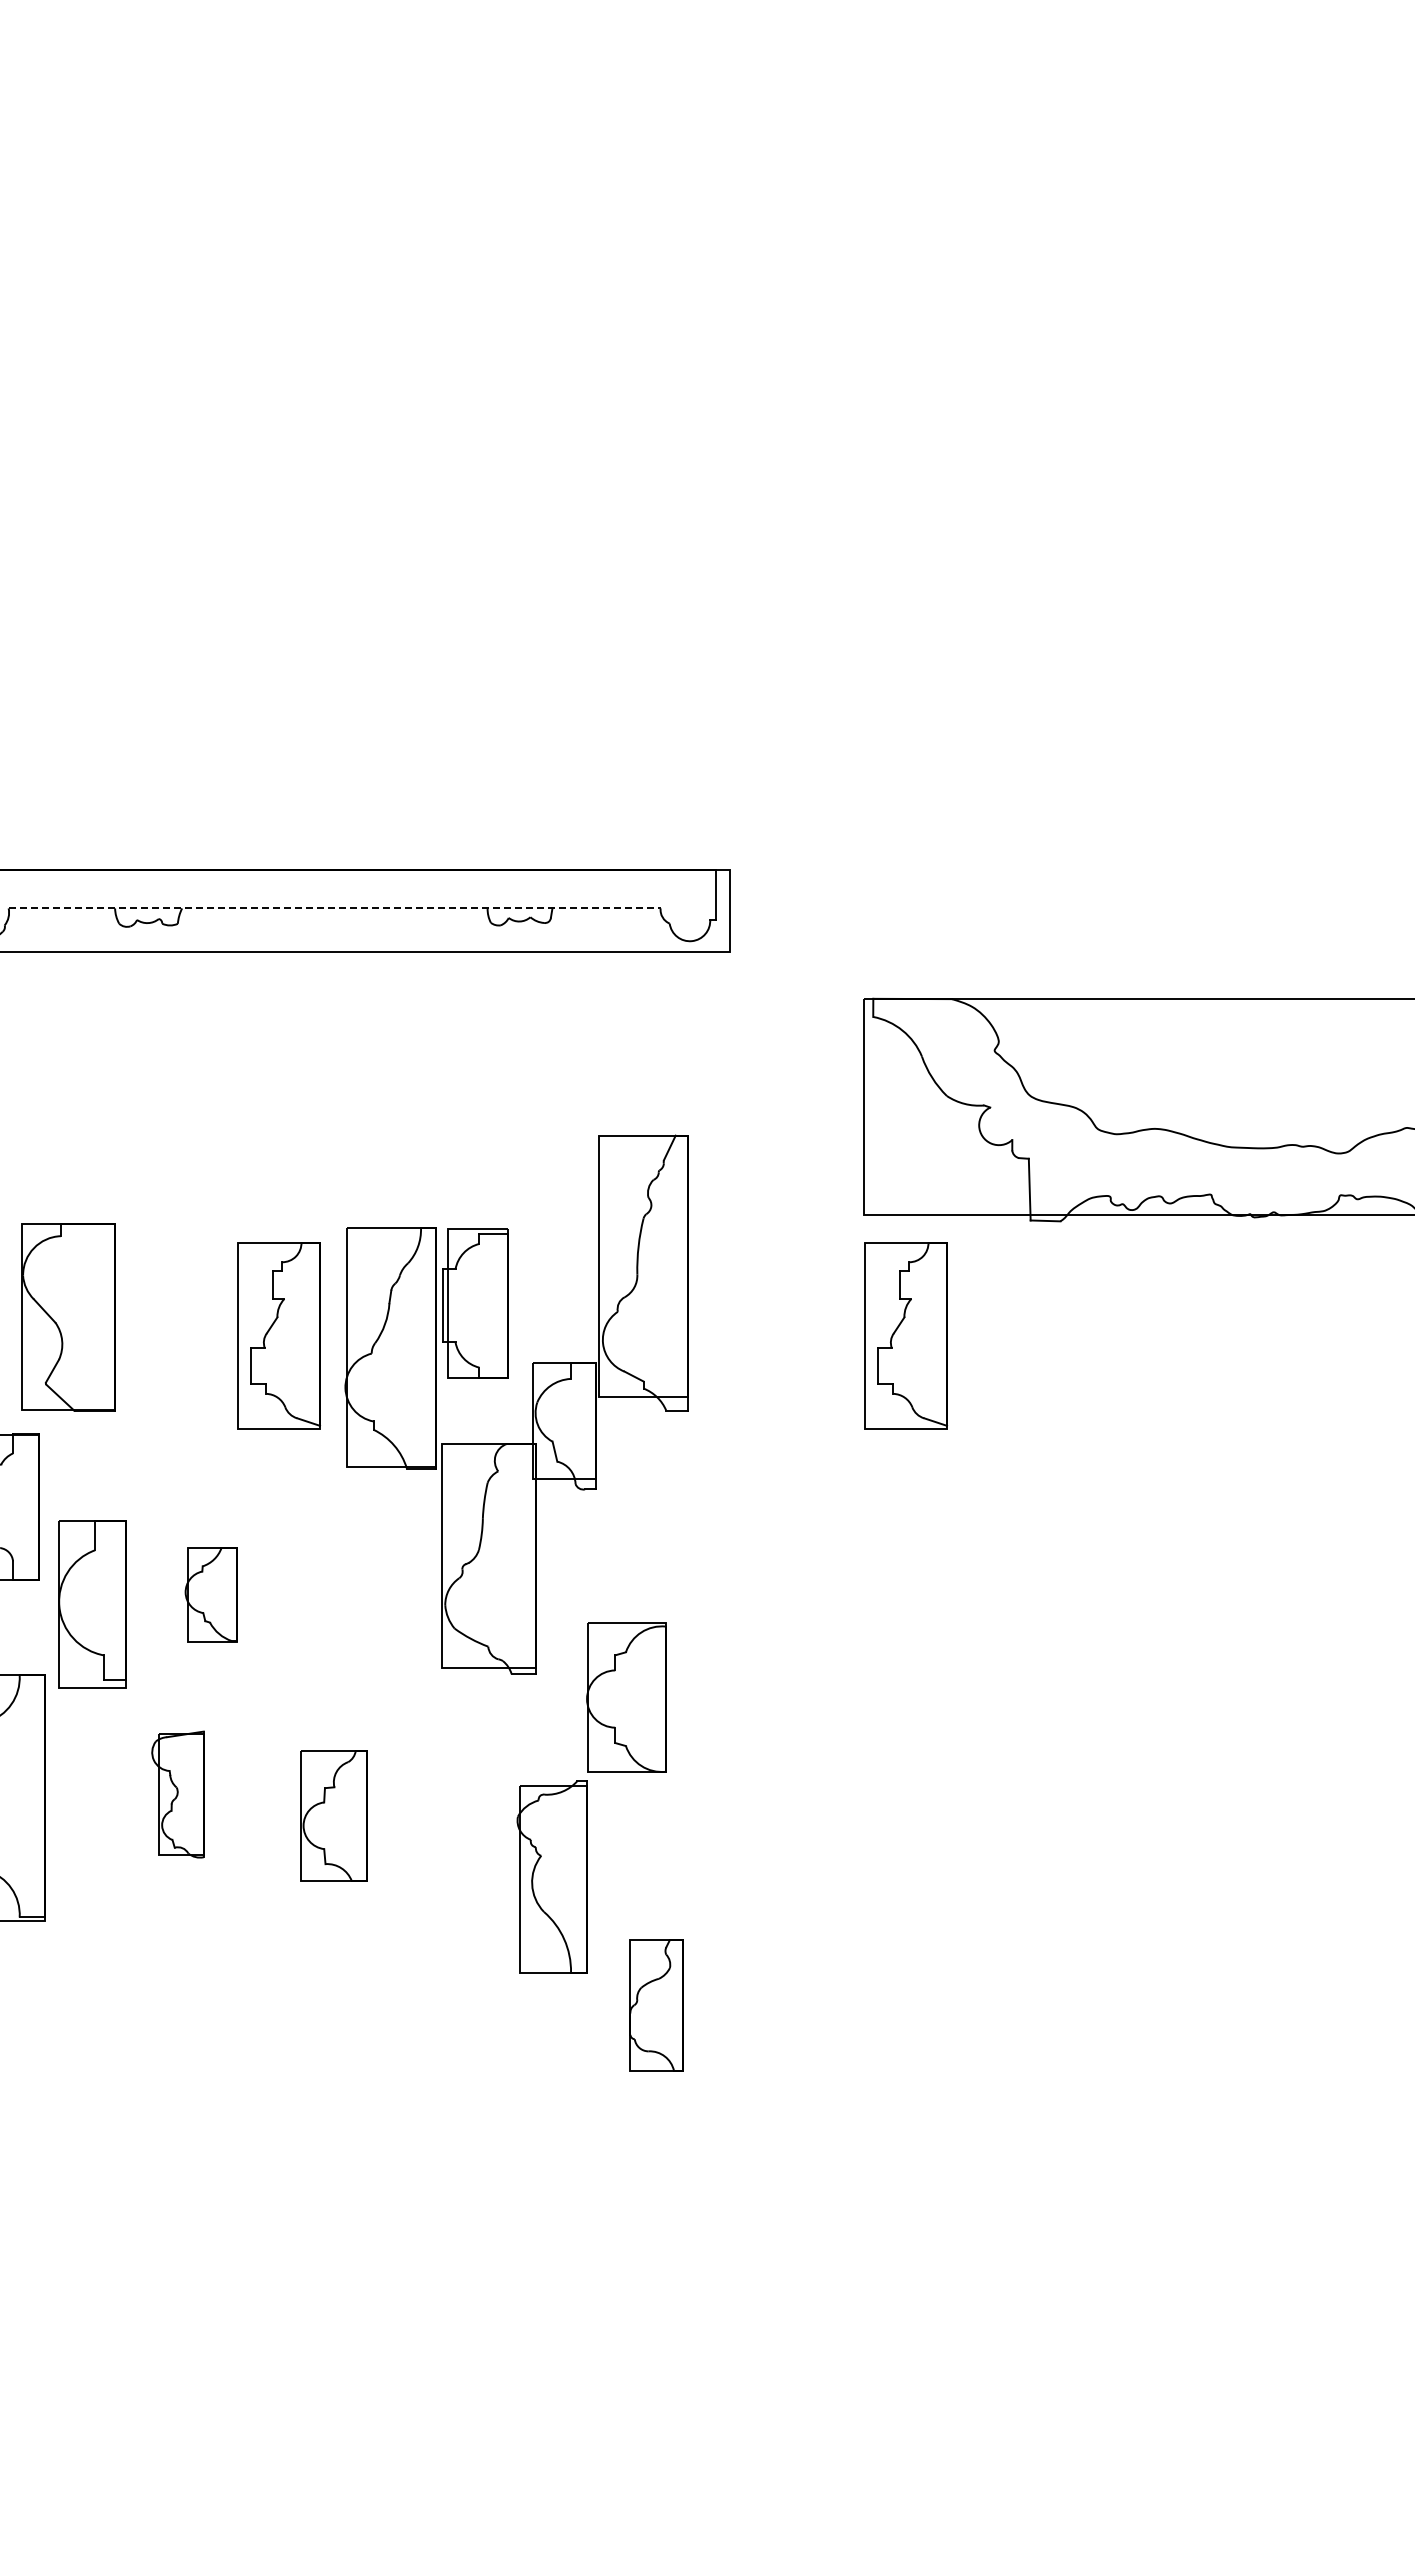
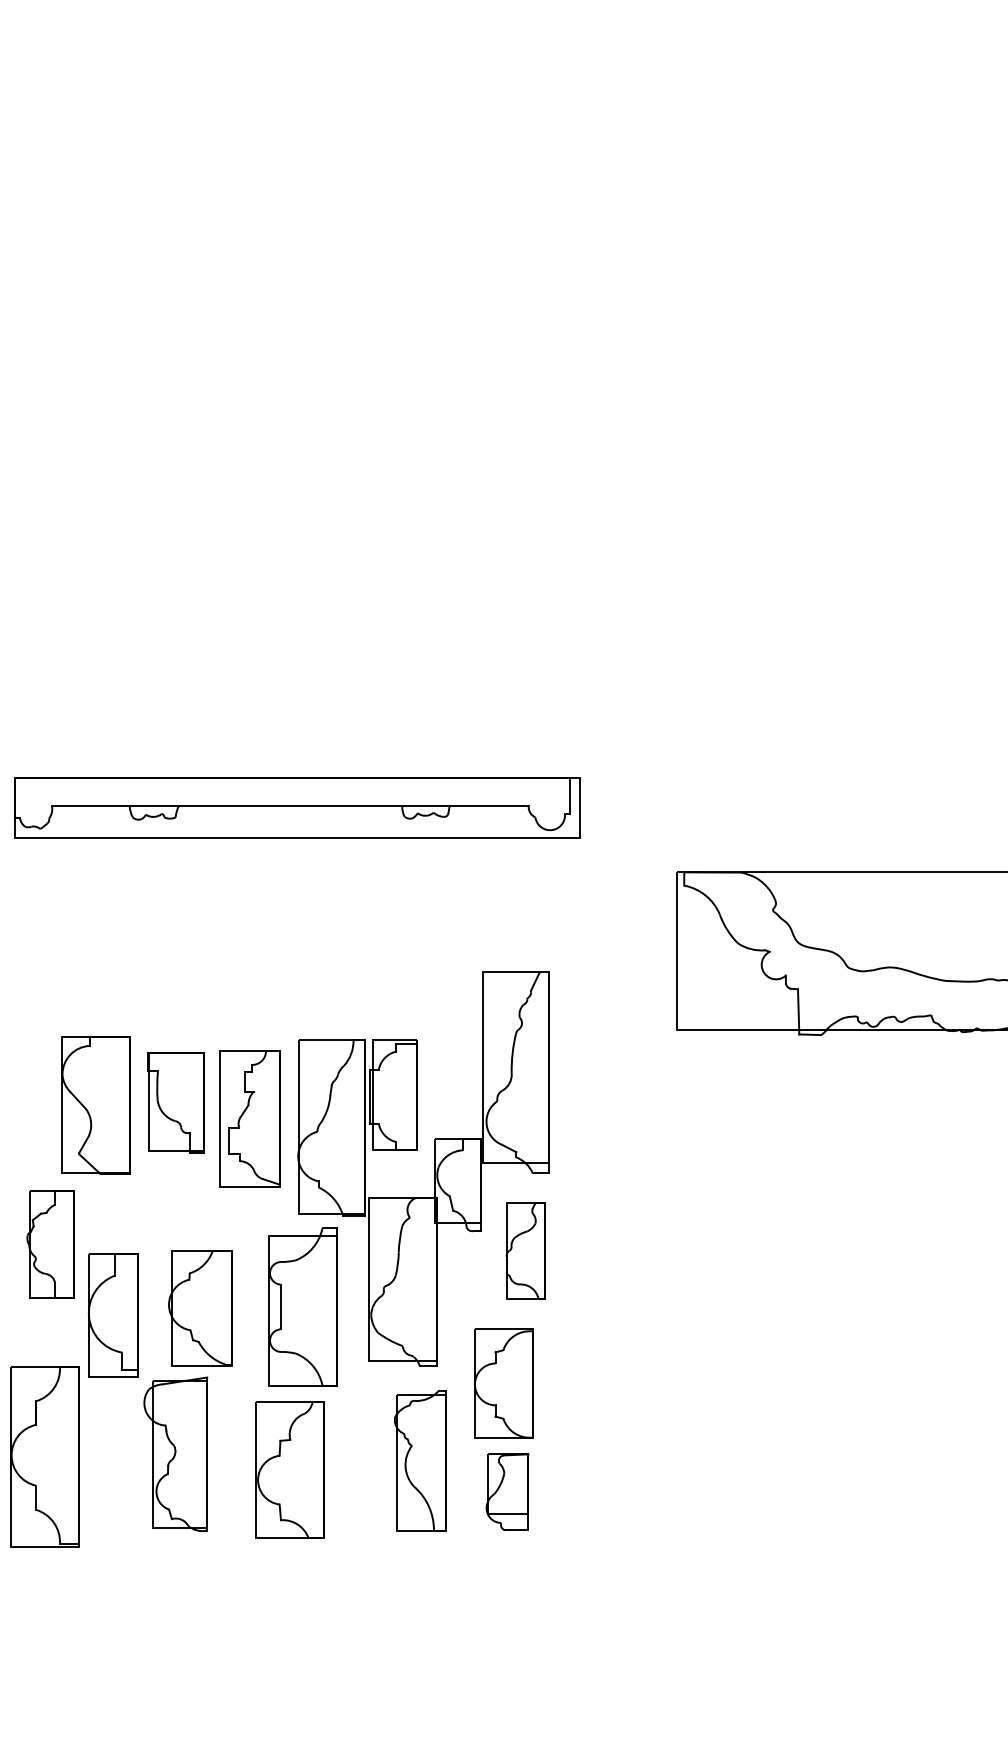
line: (334, 908) -> (290, 806), dashed -> solid
part: (177, 1313) -> (175, 1102), added
part: (905, 1335) -> (707, 1118), removed
part: (352, 1593) -> (303, 1307), added
part: (210, 1594) -> (199, 1307), size x1.67
part: (177, 1794) -> (175, 1454), size x1.67
part: (333, 1815) -> (289, 1469), size x1.43
part: (631, 1846) -> (507, 1492), added
part: (551, 1876) -> (419, 1460), moved
part: (656, 2005) -> (525, 1250), moved

